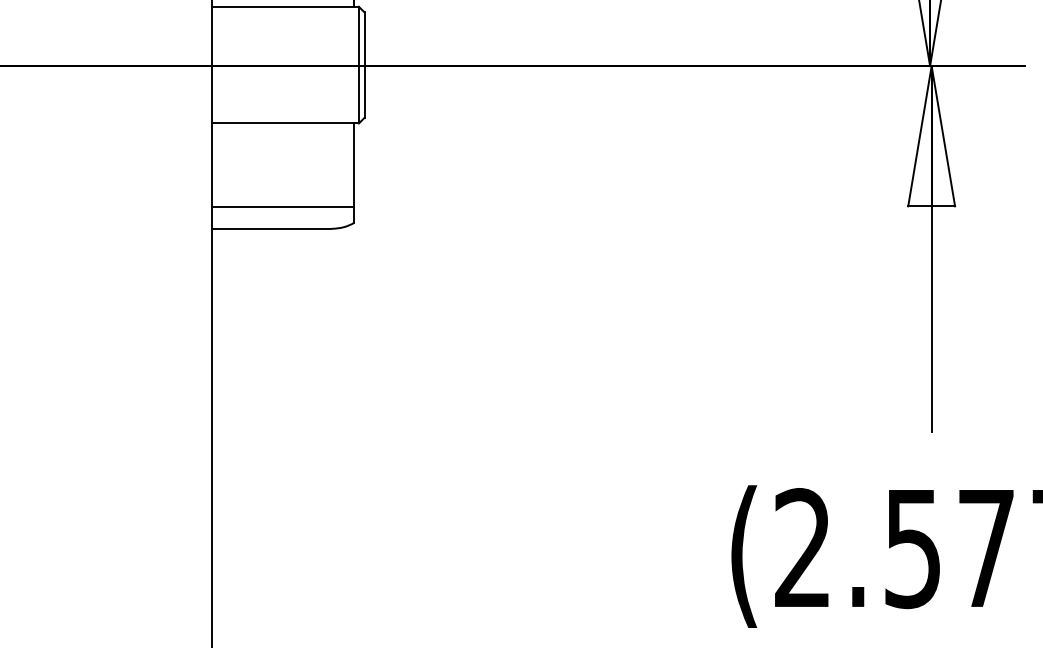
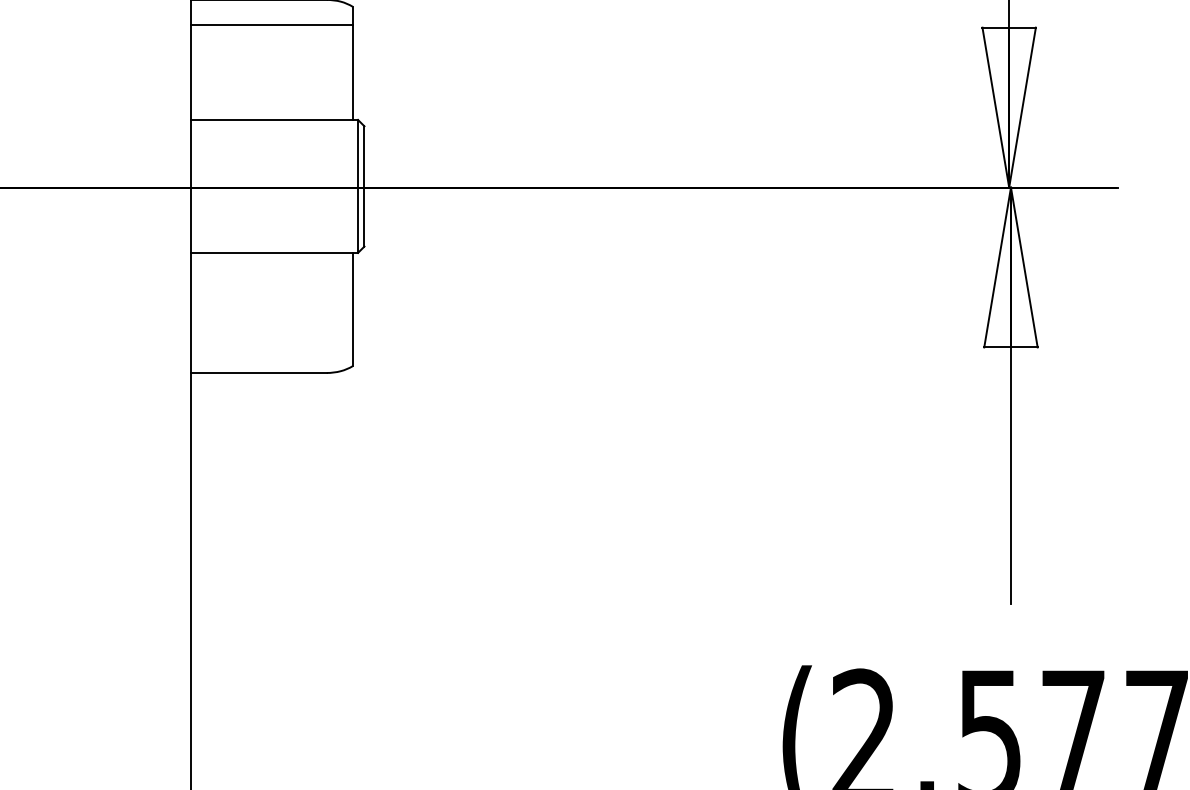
line: (282, 207) -> (271, 348), removed

